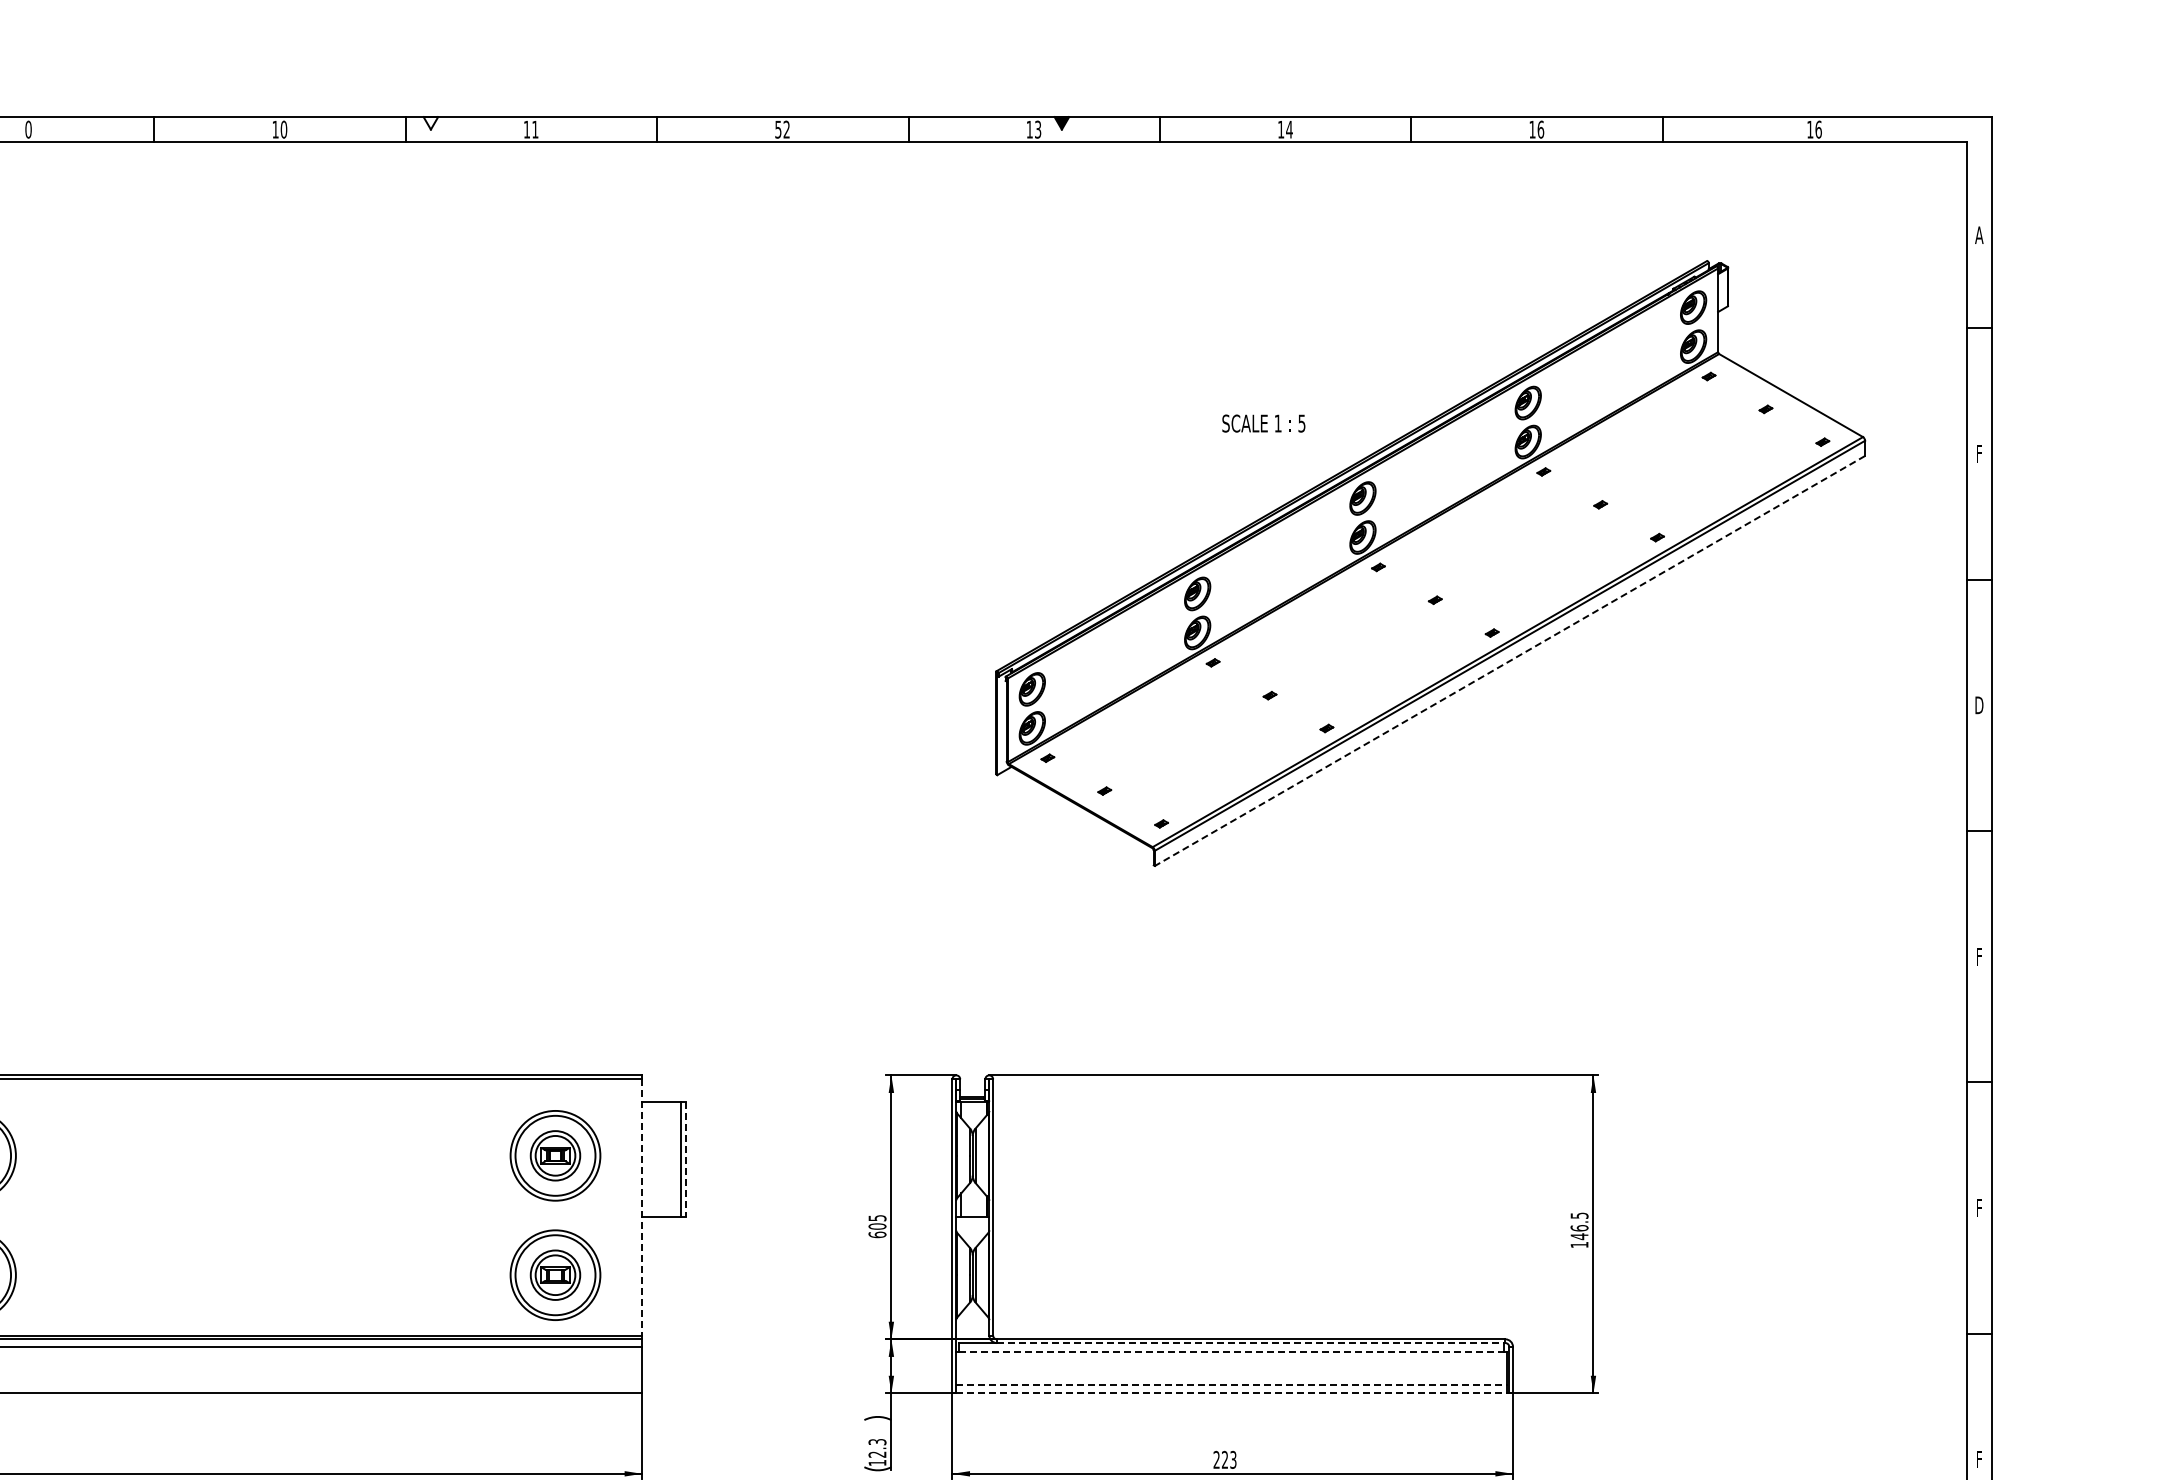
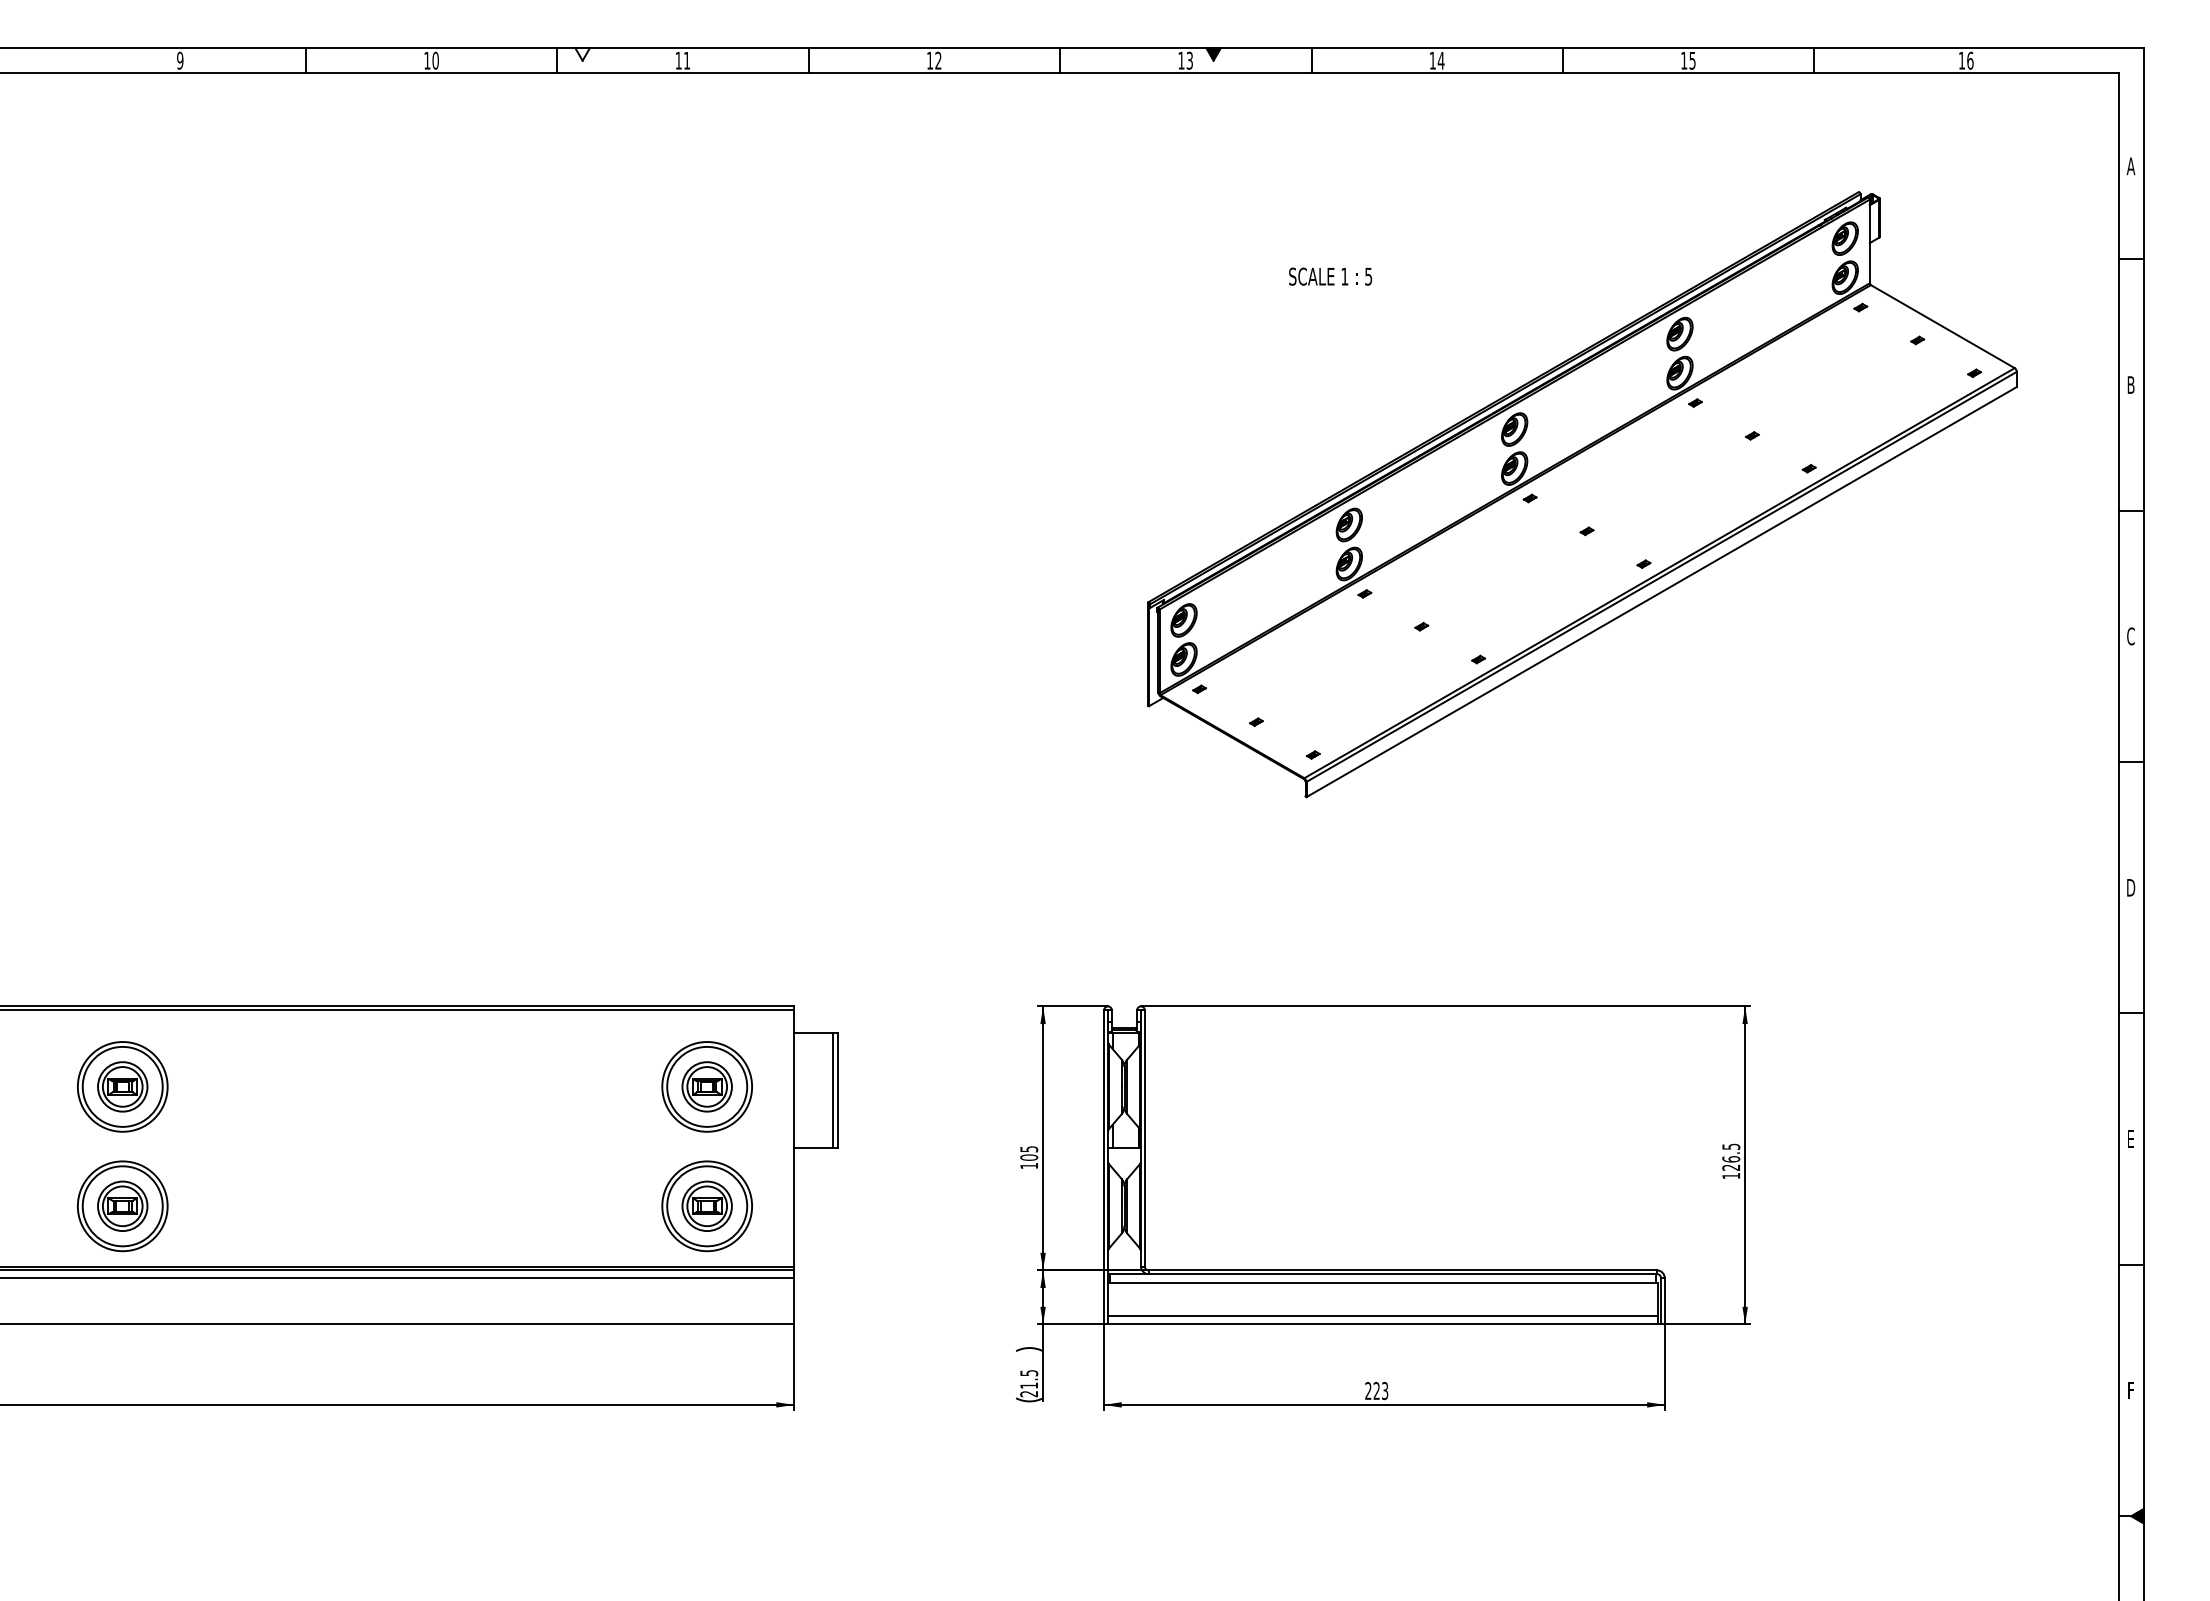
text: (28, 129) -> (180, 60), 0 -> 9
text: (778, 129) -> (930, 60), 52 -> 12
text: (1540, 129) -> (1692, 60), 16 -> 15
text: (1263, 423) -> (1330, 276), moved
text: (1978, 453) -> (2130, 384), F -> B
line: (1509, 661) -> (1661, 592), dashed -> solid
text: (1979, 705) -> (2131, 636), D -> C
text: (1979, 956) -> (2131, 887), F -> D
line: (685, 1159) -> (837, 1090), dashed -> solid
text: (1978, 1207) -> (2130, 1138), F -> E
line: (641, 1208) -> (793, 1139), dashed -> solid
text: (877, 1234) -> (1029, 1165), 605 -> 105
text: (1578, 1236) -> (1730, 1167), 146.5 -> 126.5
line: (1251, 1343) -> (1403, 1274), dashed -> solid
line: (1231, 1351) -> (1383, 1282), dashed -> solid
line: (1231, 1384) -> (1383, 1315), dashed -> solid
line: (1231, 1393) -> (1383, 1324), dashed -> solid
text: (876, 1452) -> (1028, 1383), 12.3 -> 21.5

